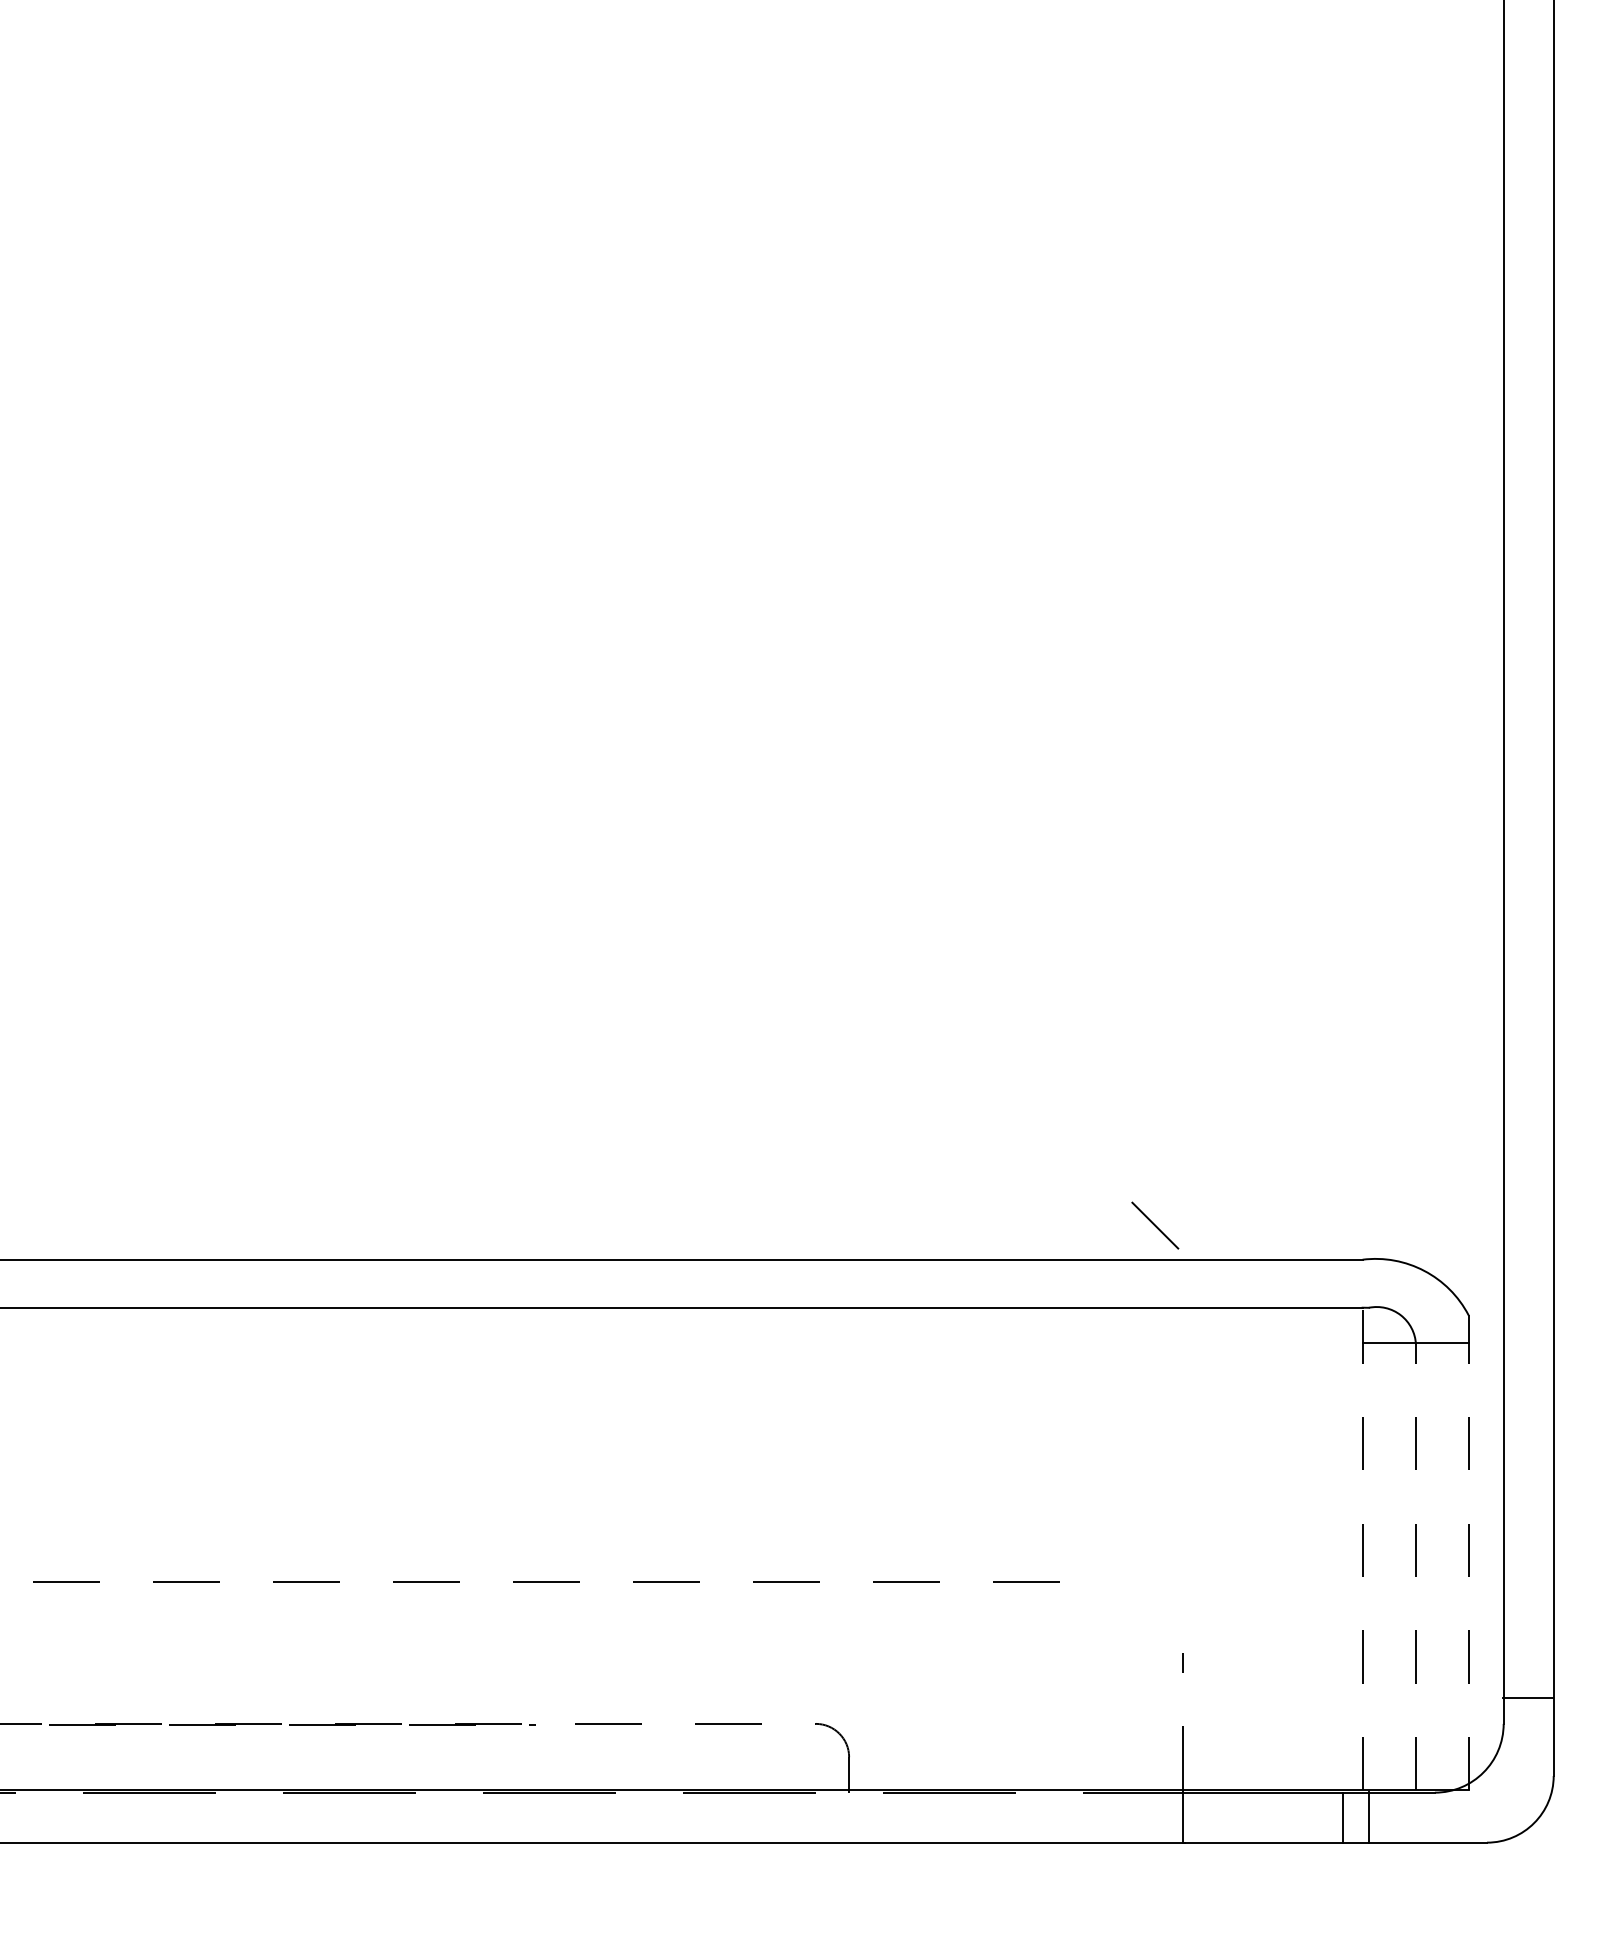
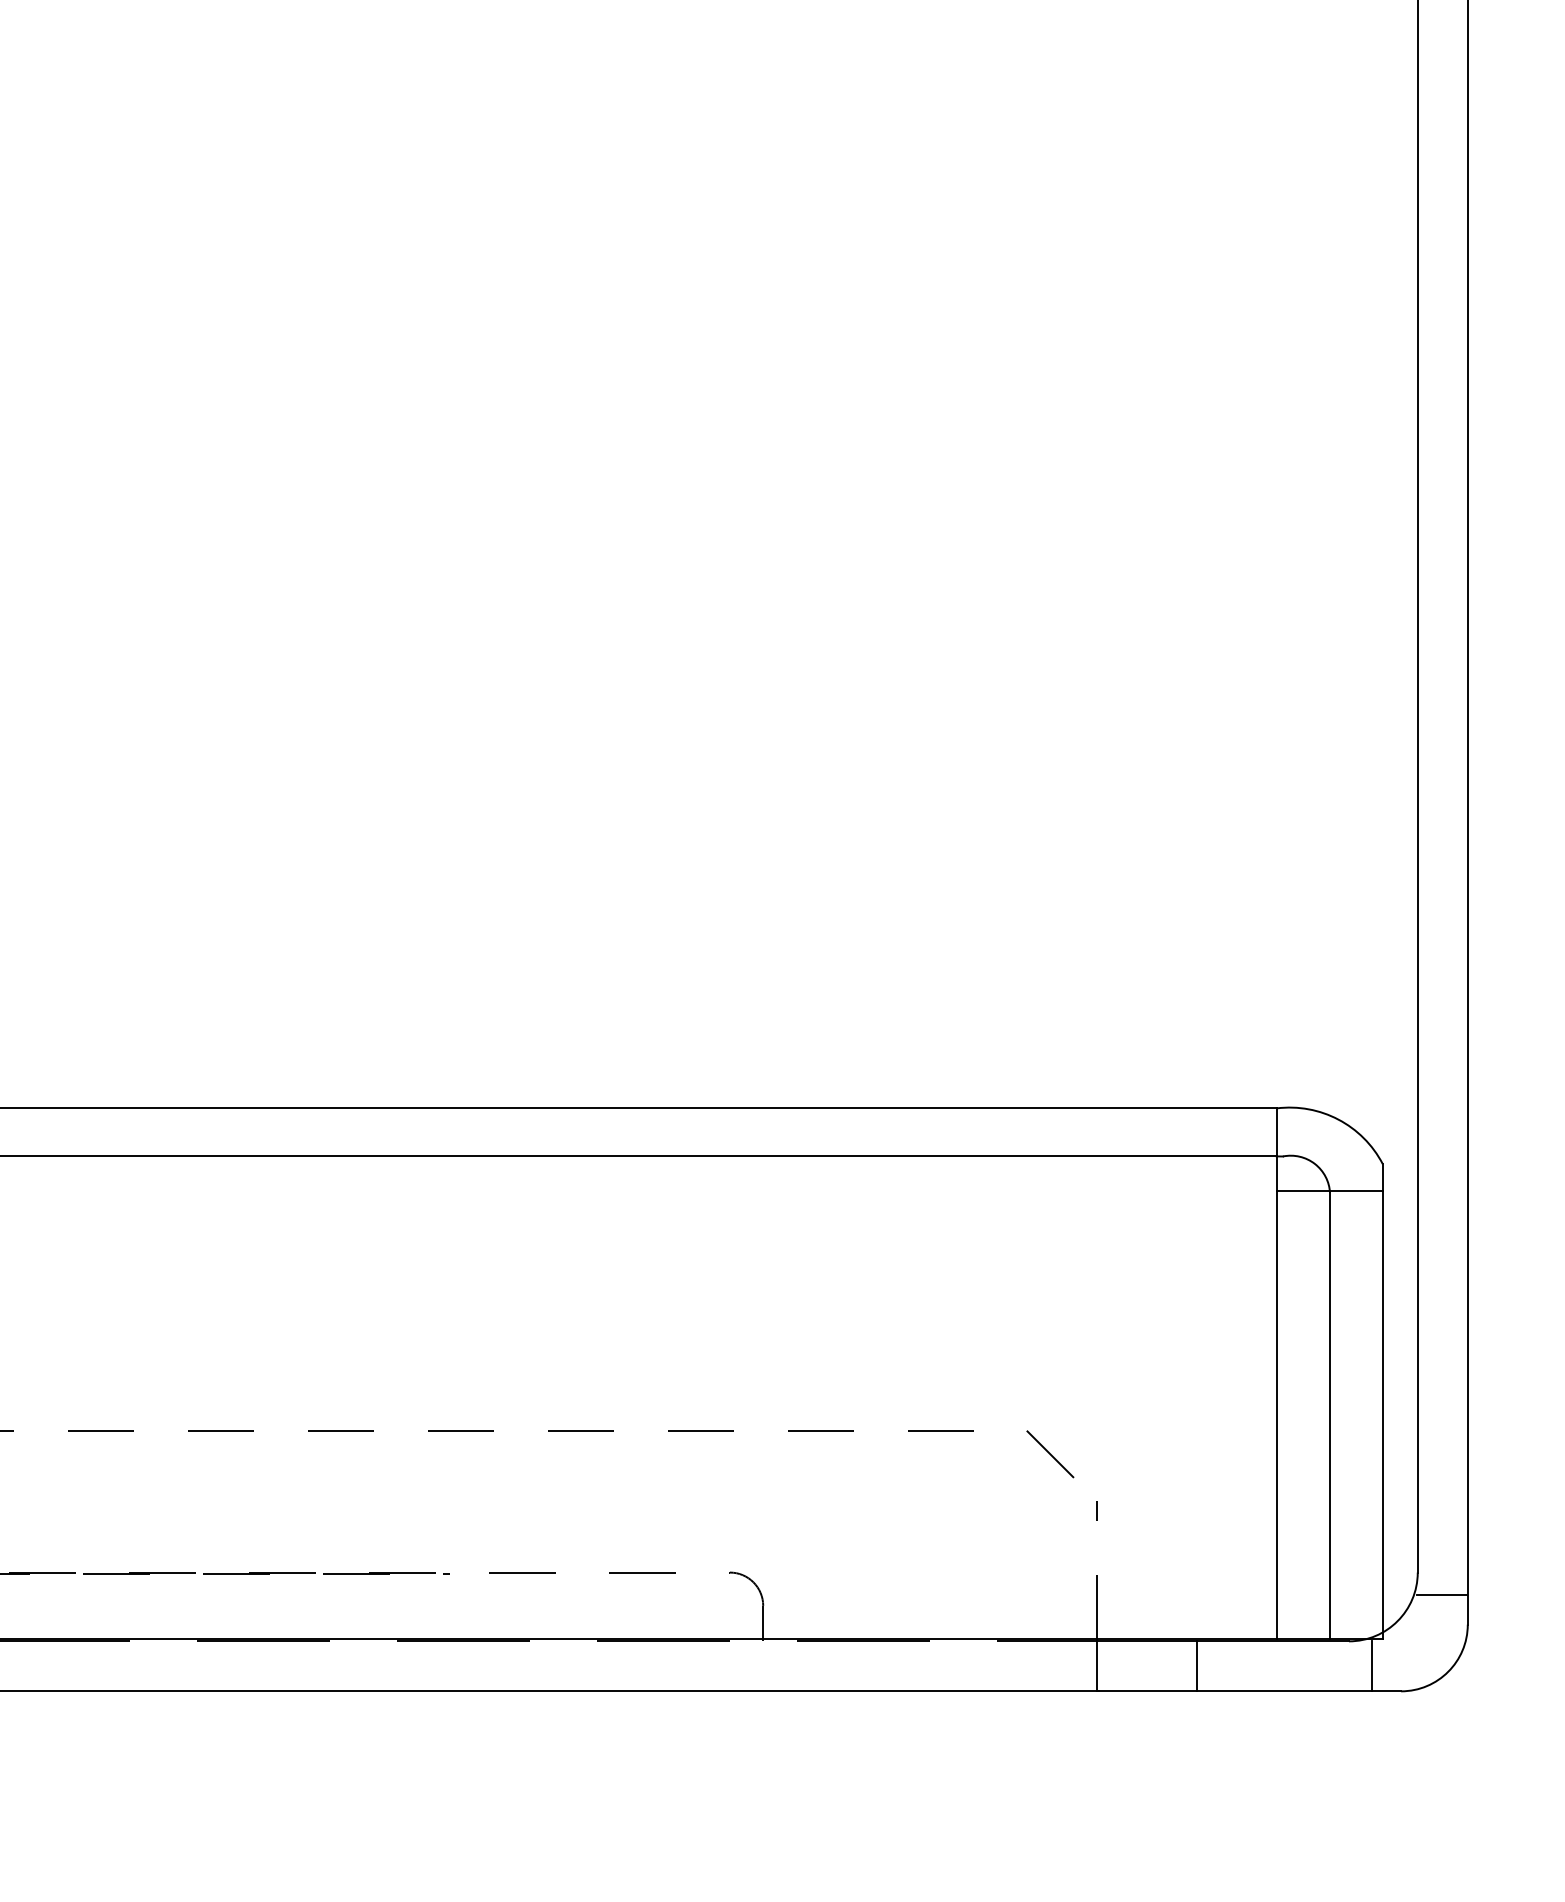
line: (1155, 1225) -> (1050, 1454), moved
line: (1362, 1524) -> (1276, 1373), dashed -> solid
line: (1468, 1552) -> (1382, 1401), dashed -> solid
line: (1415, 1567) -> (1329, 1416), dashed -> solid
line: (1528, 1697) -> (1442, 1595), moved
line: (1342, 1817) -> (1196, 1666), moved
line: (1369, 1817) -> (1372, 1666), moved

